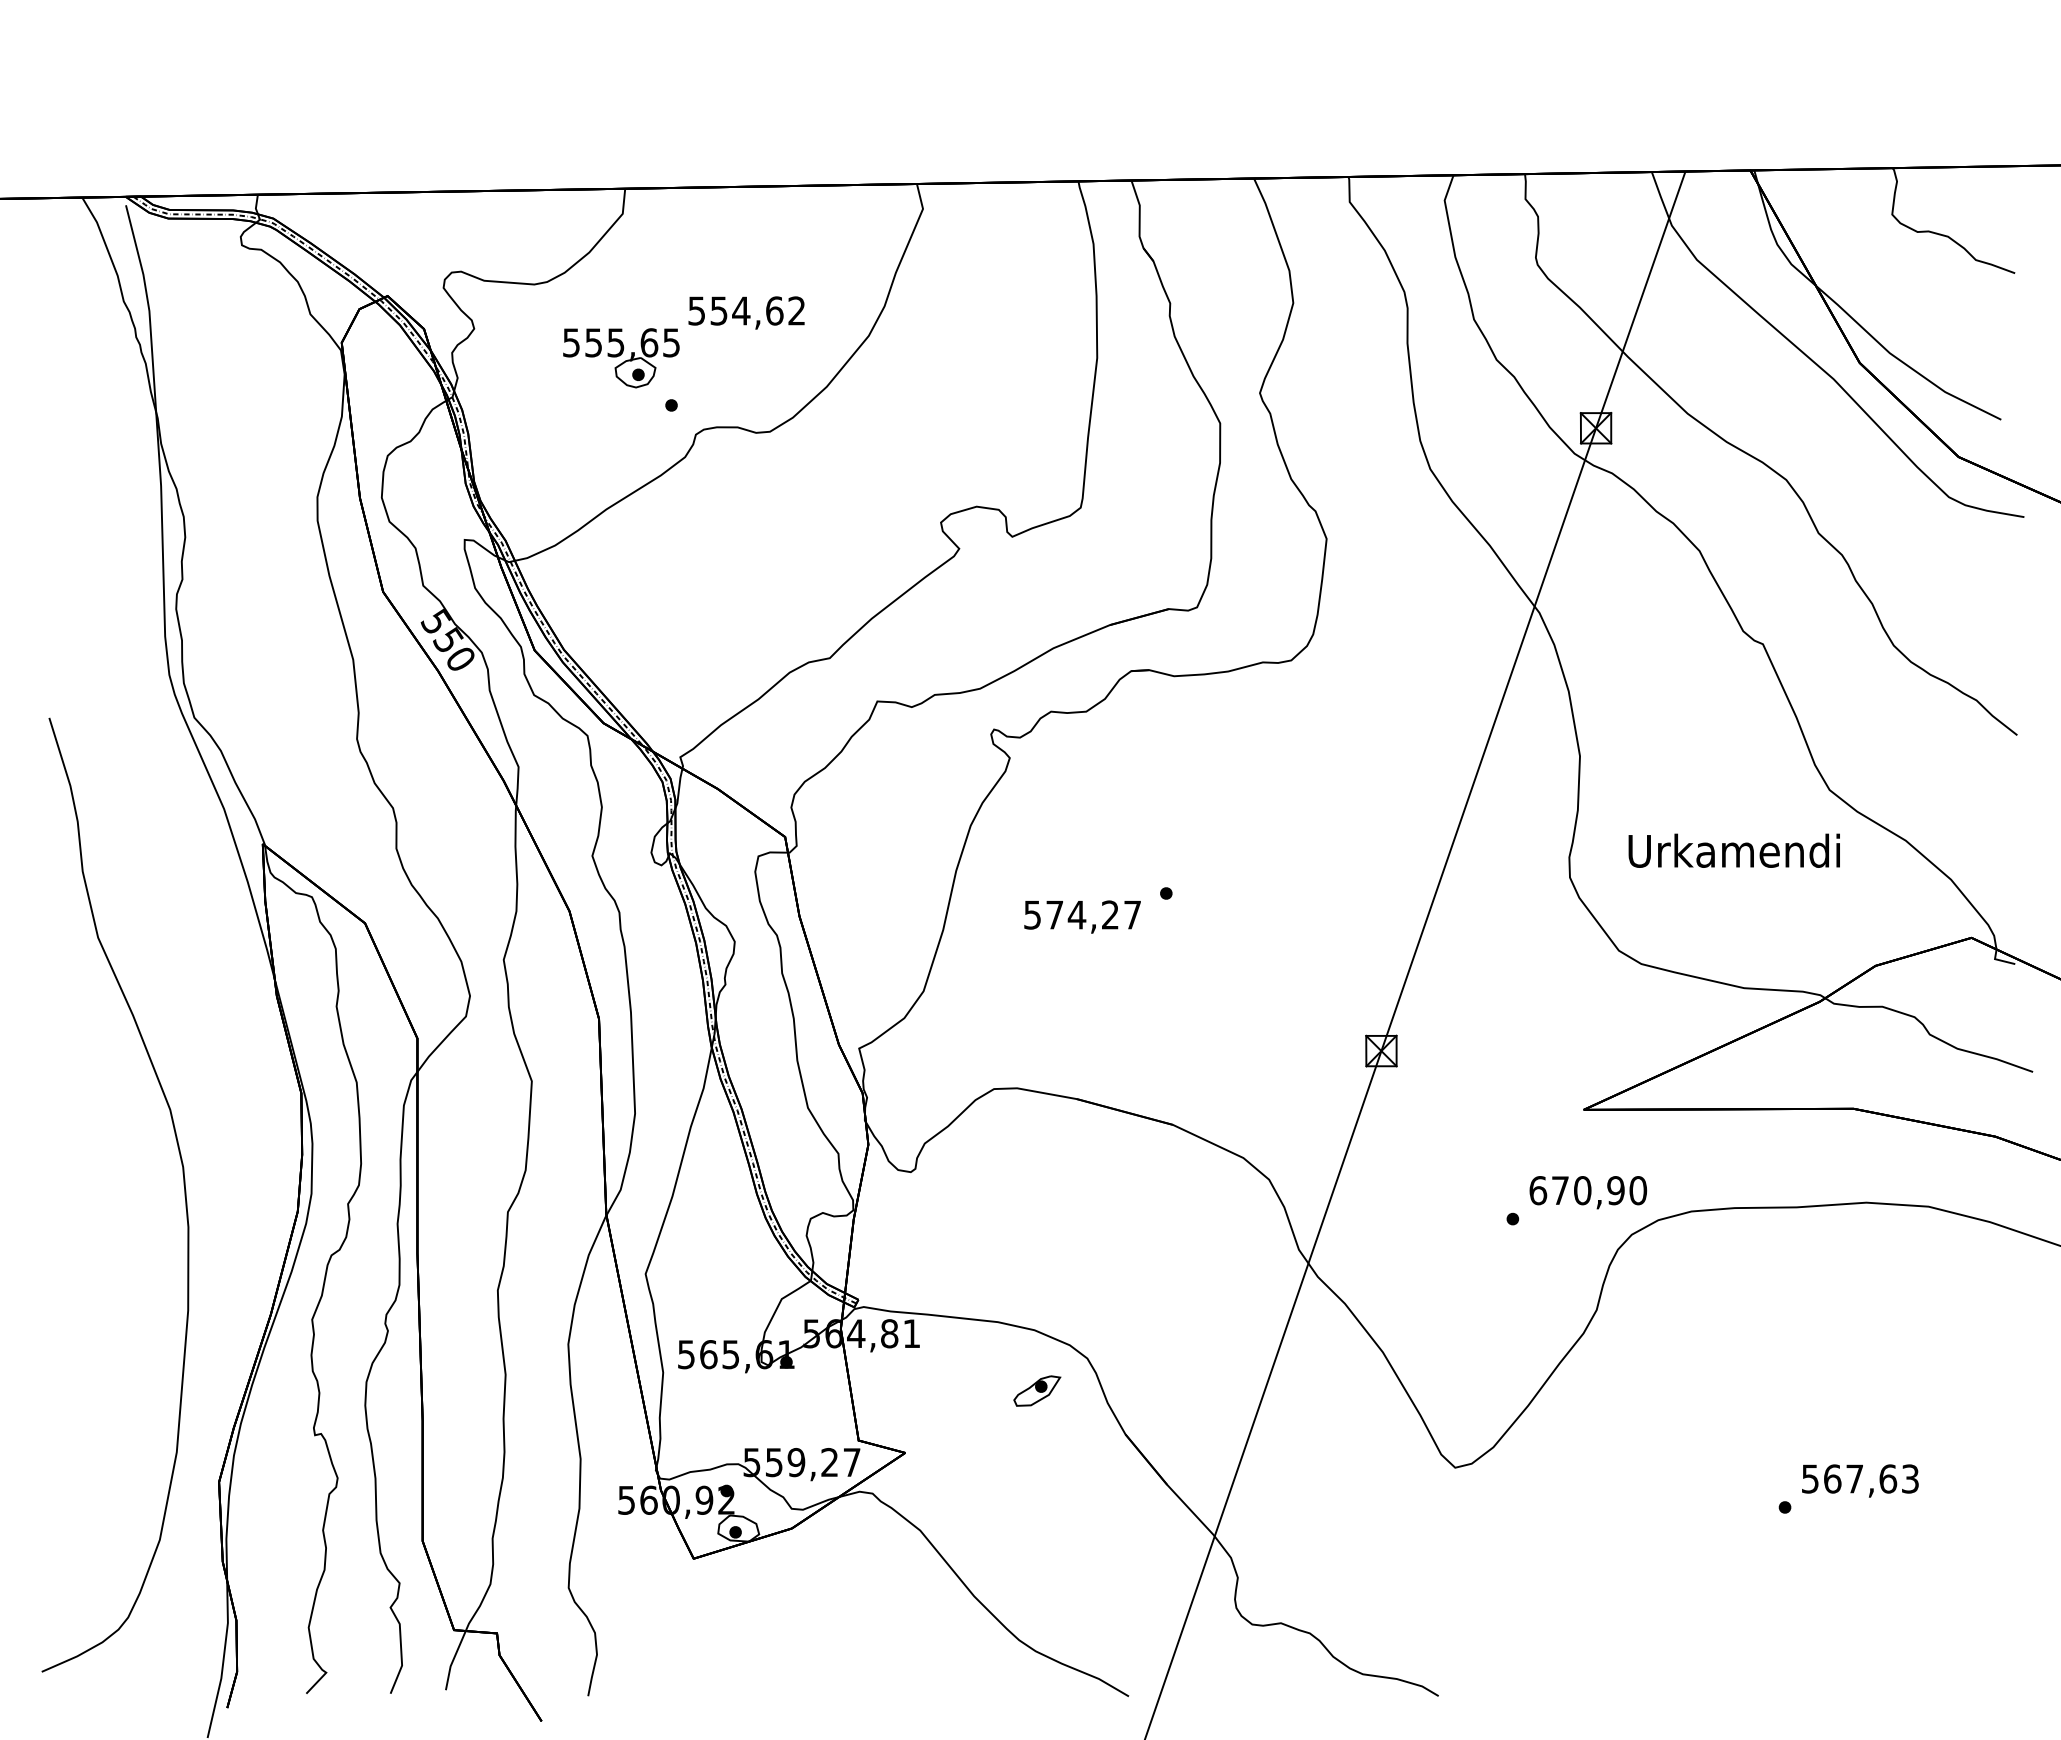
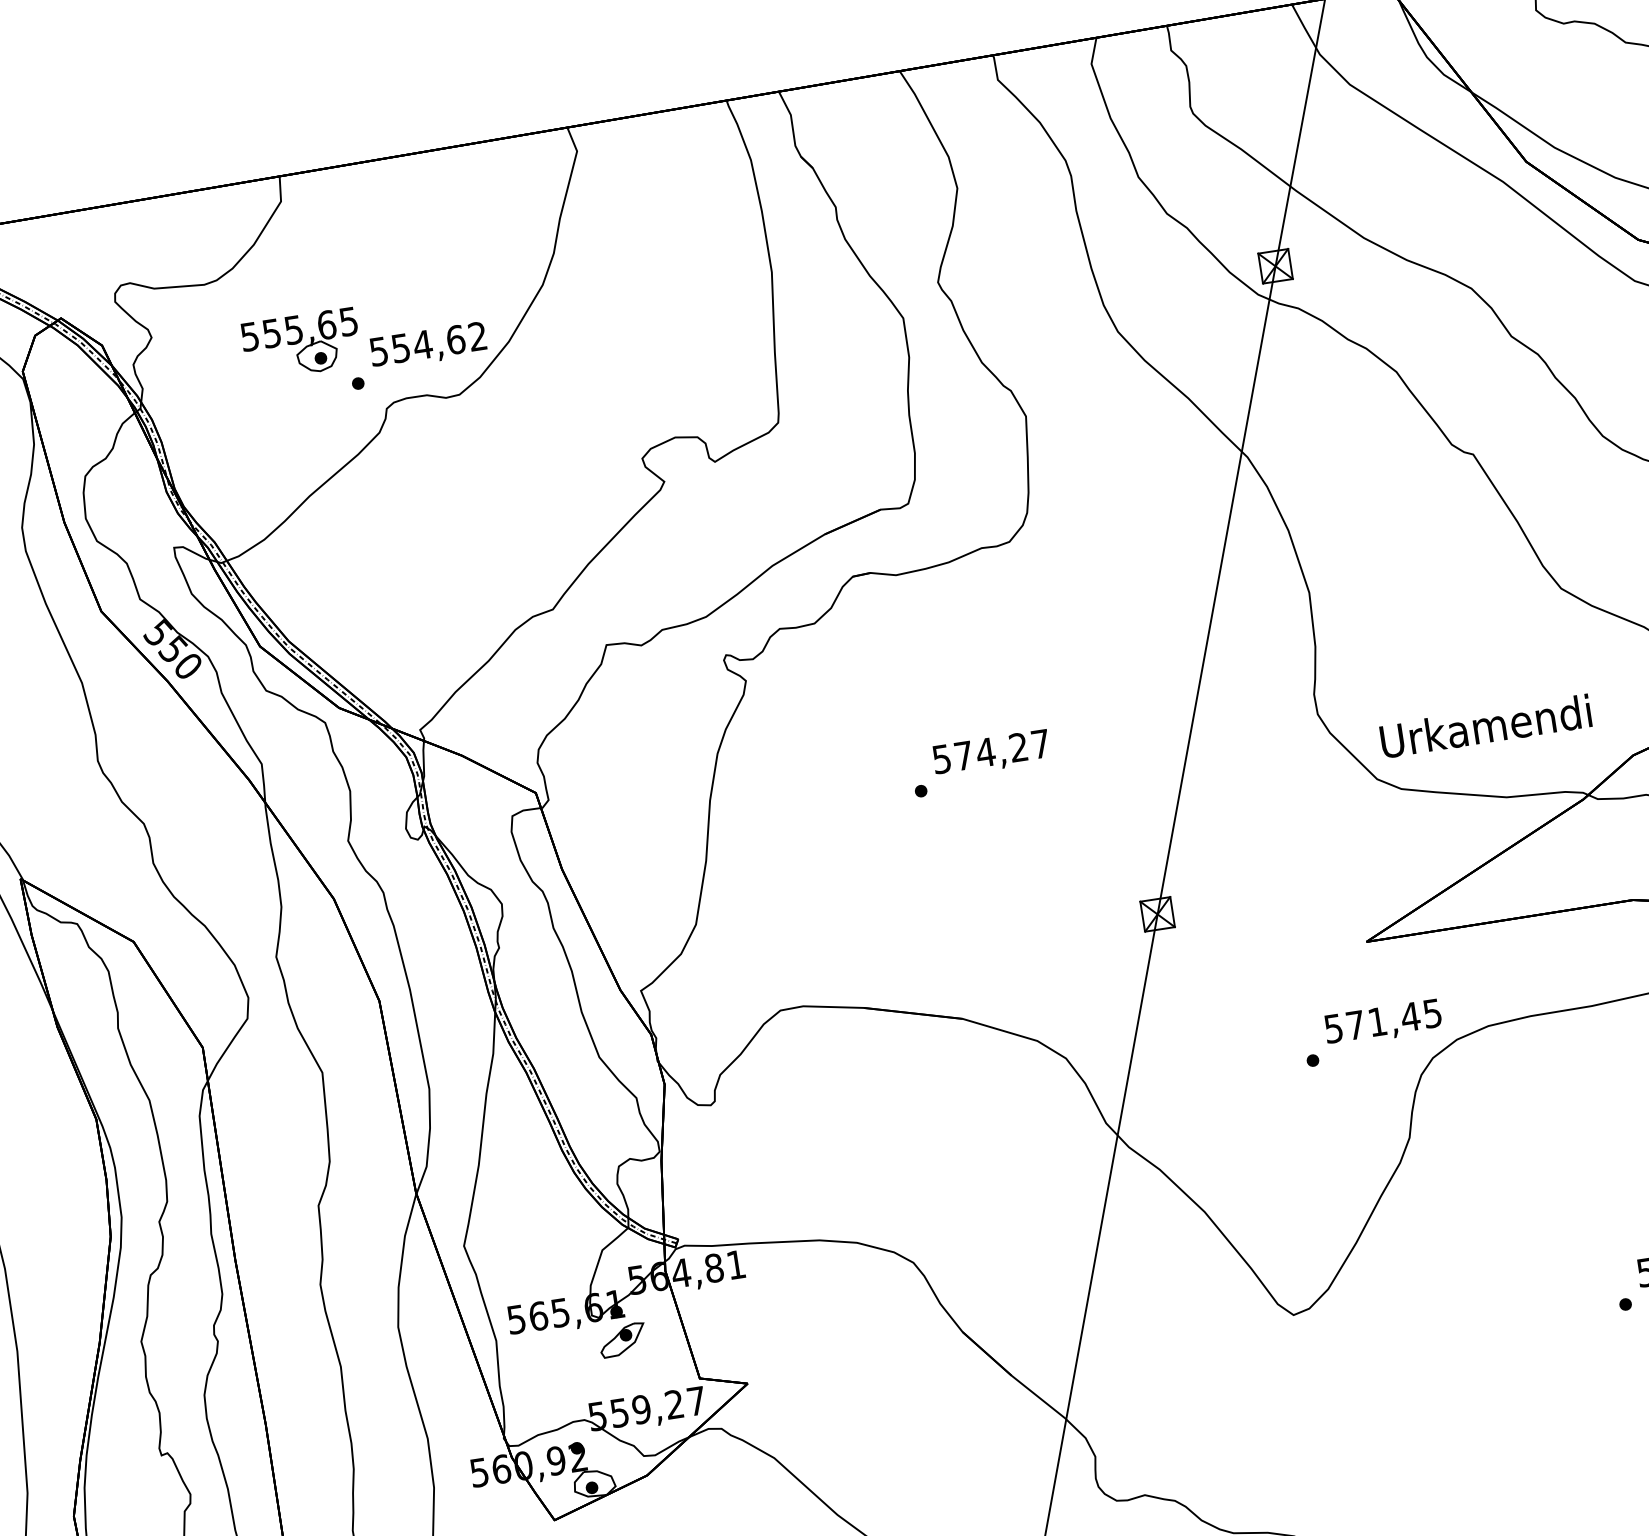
text: (746, 312) -> (428, 345), moved
text: (1733, 850) -> (1484, 726), moved
text: (1082, 916) -> (991, 753), moved
text: (1588, 1190) -> (1383, 1020), 670,90 -> 571,45
part: (1037, 1390) -> (622, 1339), moved

